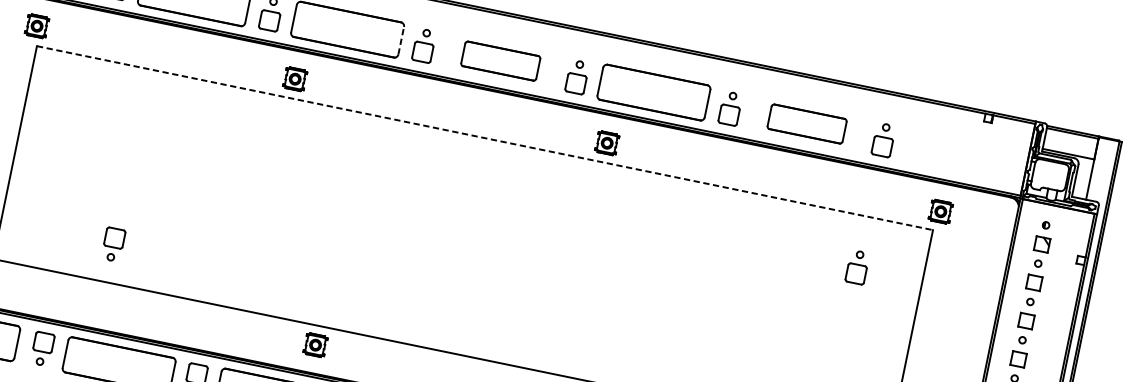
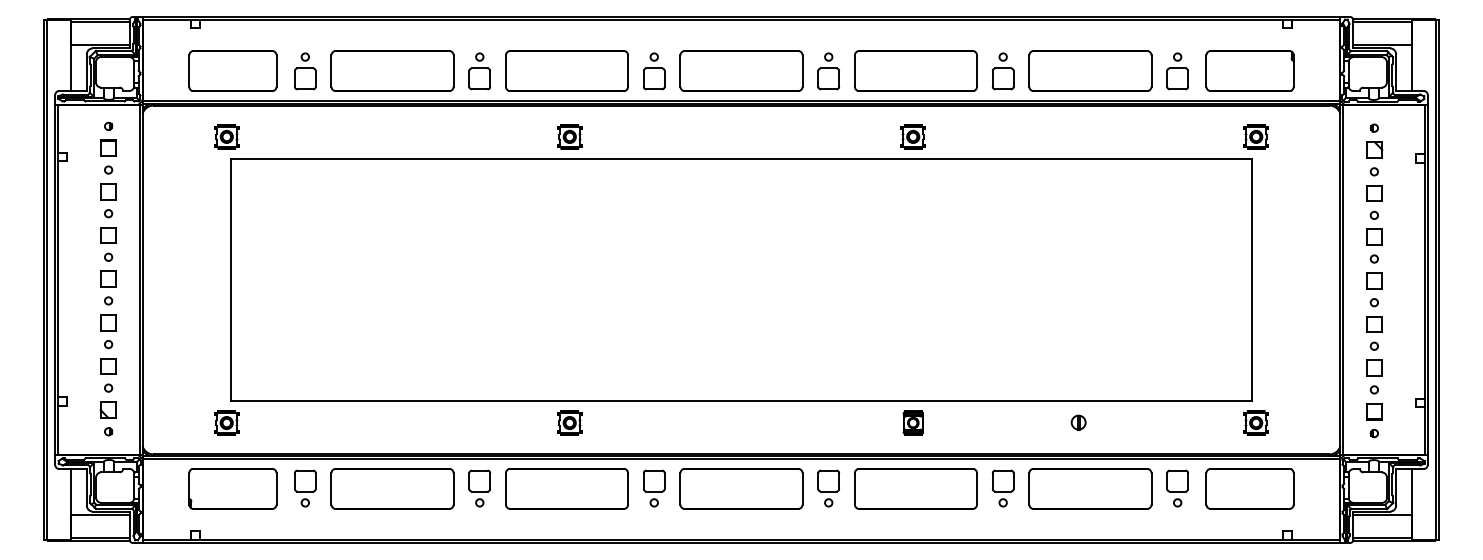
line: (401, 41) -> (628, 71), dashed -> solid
part: (500, 60) -> (741, 70), size x1.43
part: (294, 78) -> (569, 136), moved
part: (807, 123) -> (1090, 70), size x1.43
line: (485, 137) -> (741, 158), dashed -> solid
part: (606, 142) -> (912, 136), moved
part: (946, 152) -> (1249, 70), added
part: (113, 244) -> (359, 358), removed
part: (857, 267) -> (1177, 216), removed
part: (315, 344) -> (569, 422), moved

